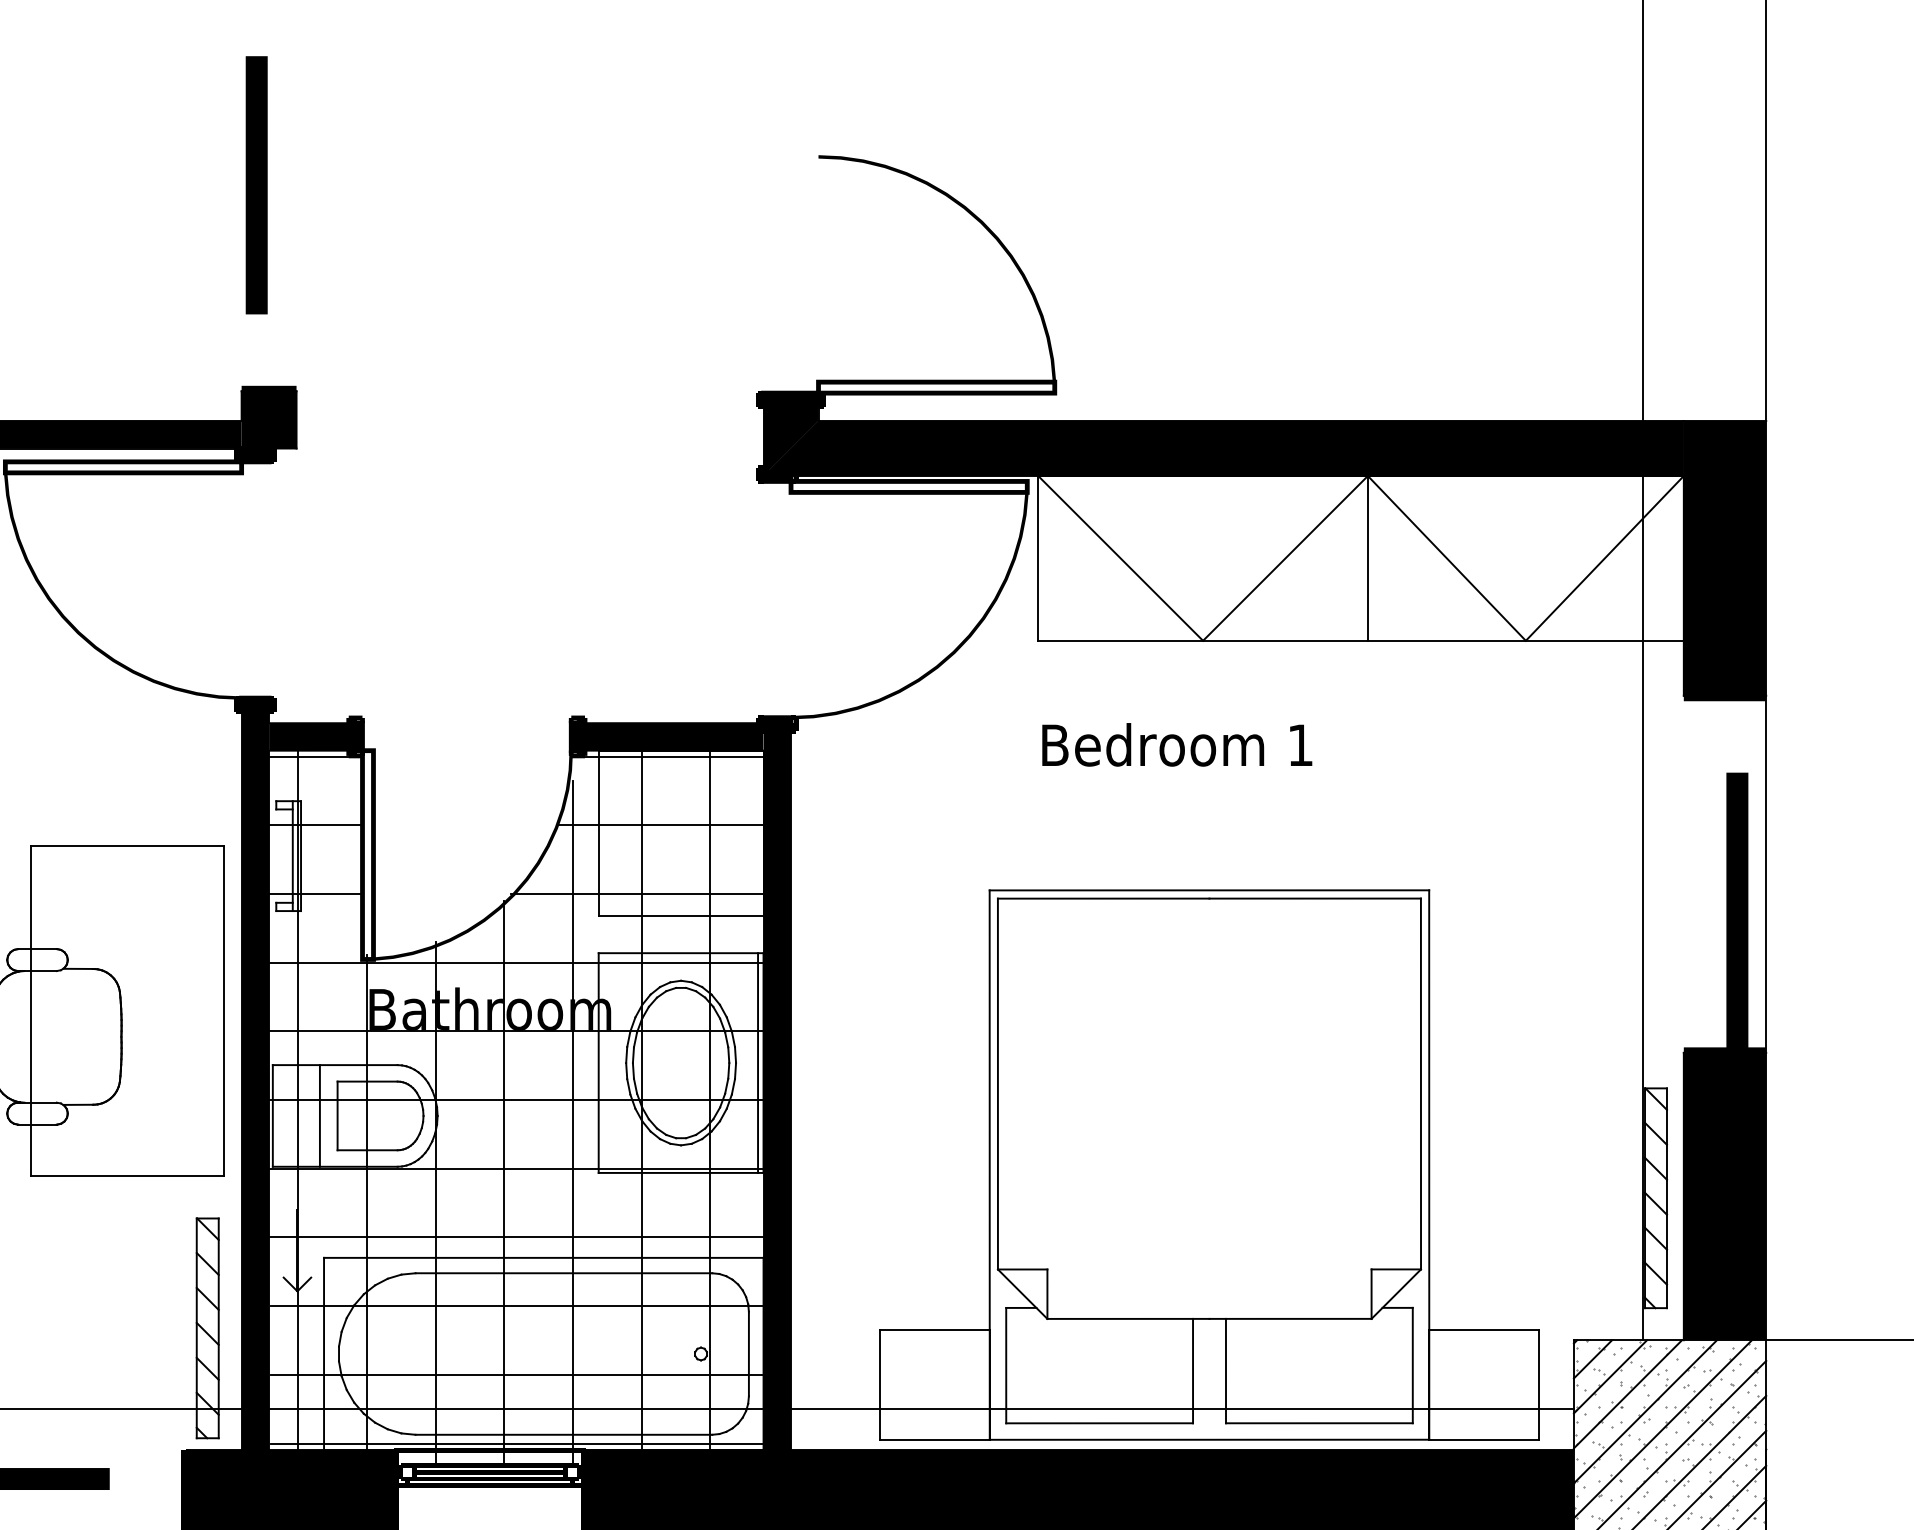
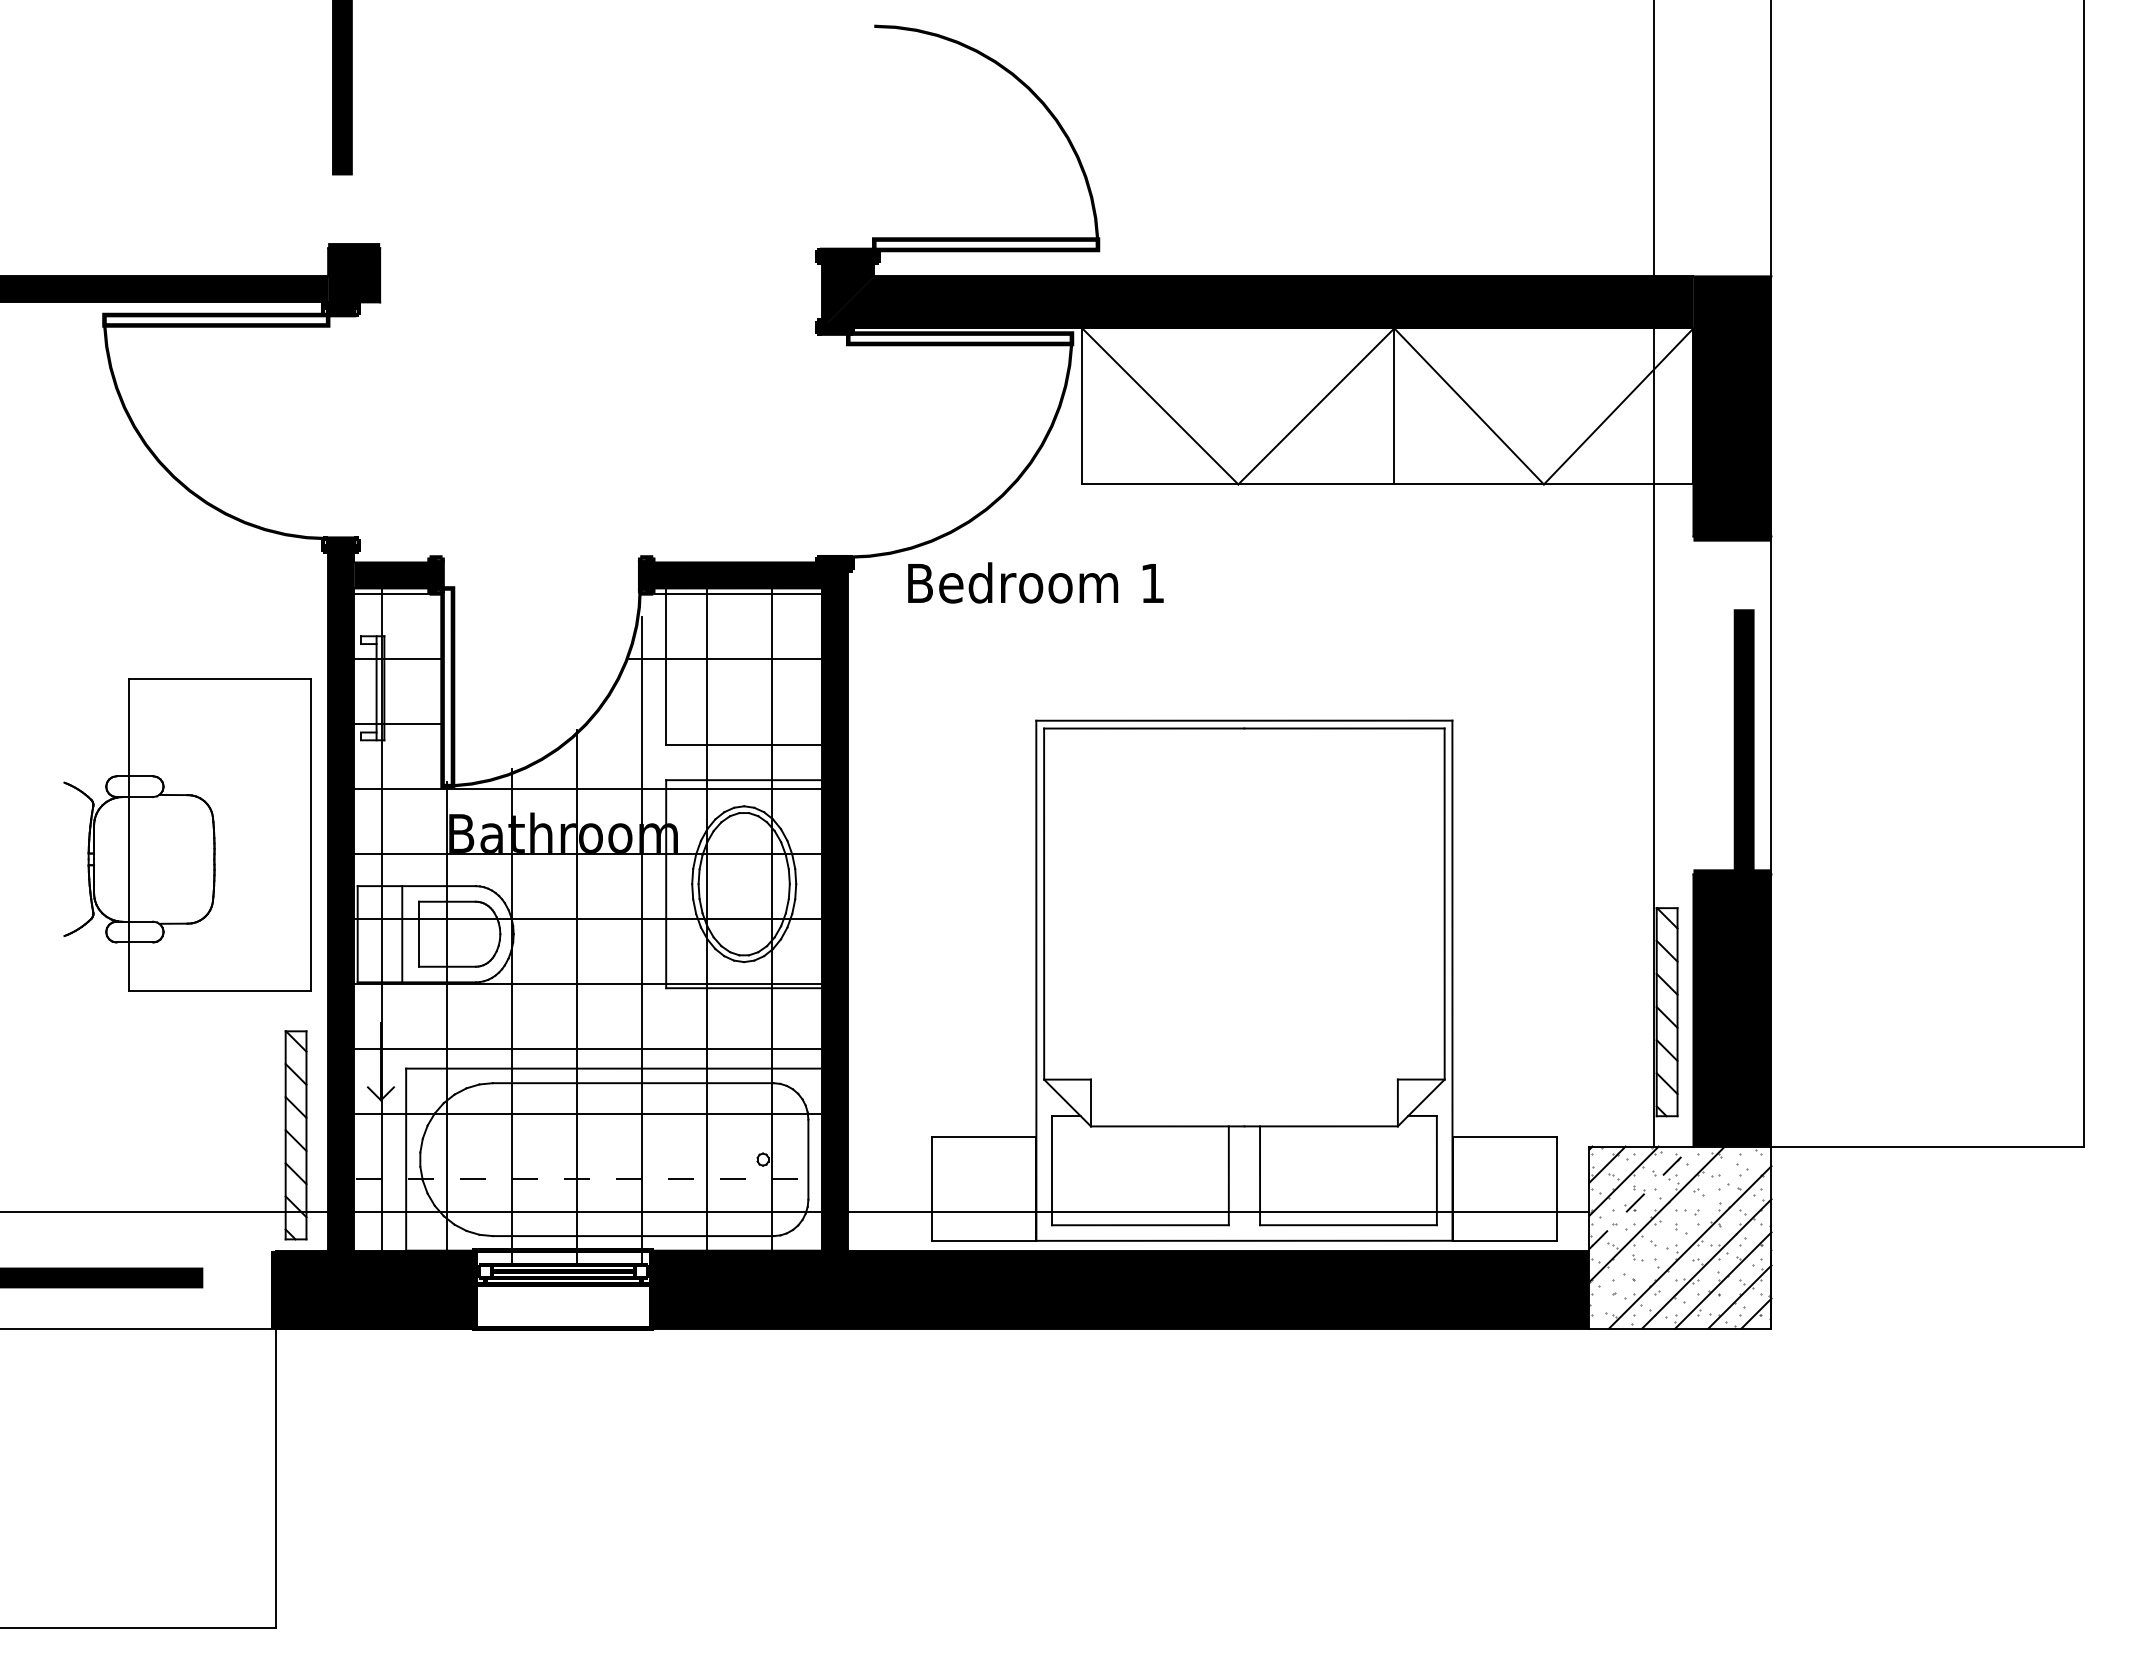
text: (1176, 744) -> (1035, 582), moved
line: (637, 894) -> (702, 724), removed
line: (758, 1063) -> (817, 884), removed
line: (517, 1374) -> (589, 1179), solid -> dashed
line: (1627, 1394) -> (1640, 1197), solid -> dashed
line: (1662, 1428) -> (1673, 1230), removed
line: (516, 1443) -> (588, 1244), removed

